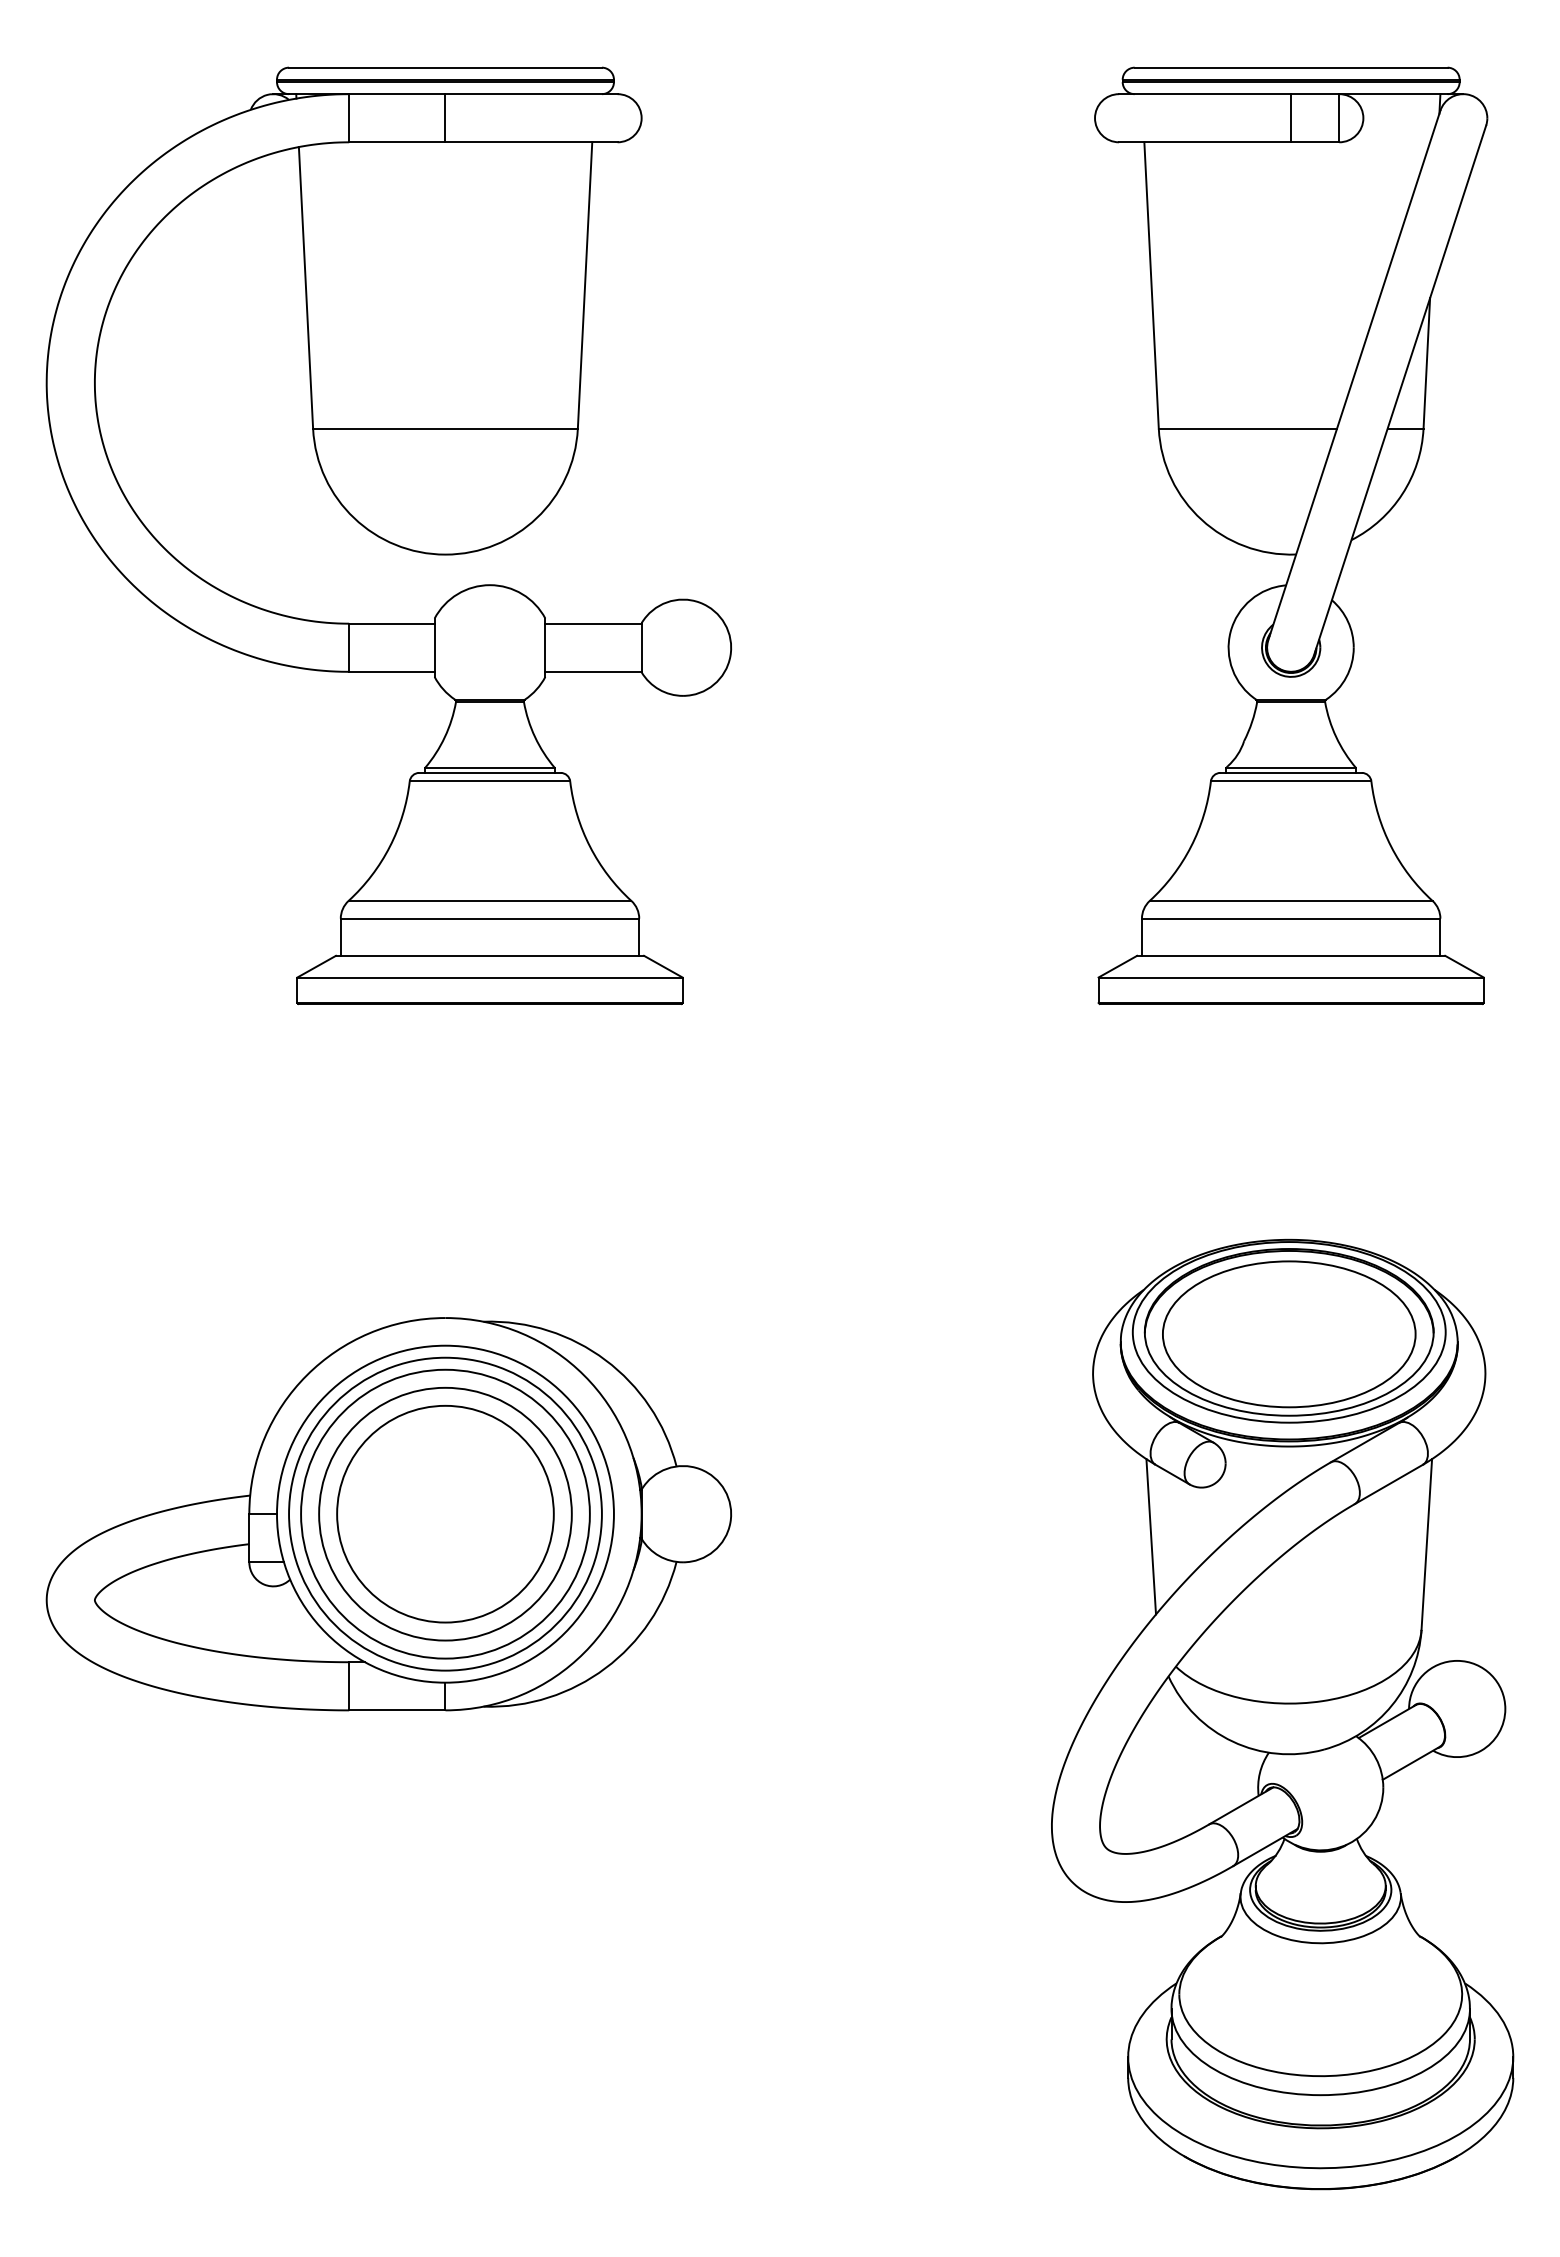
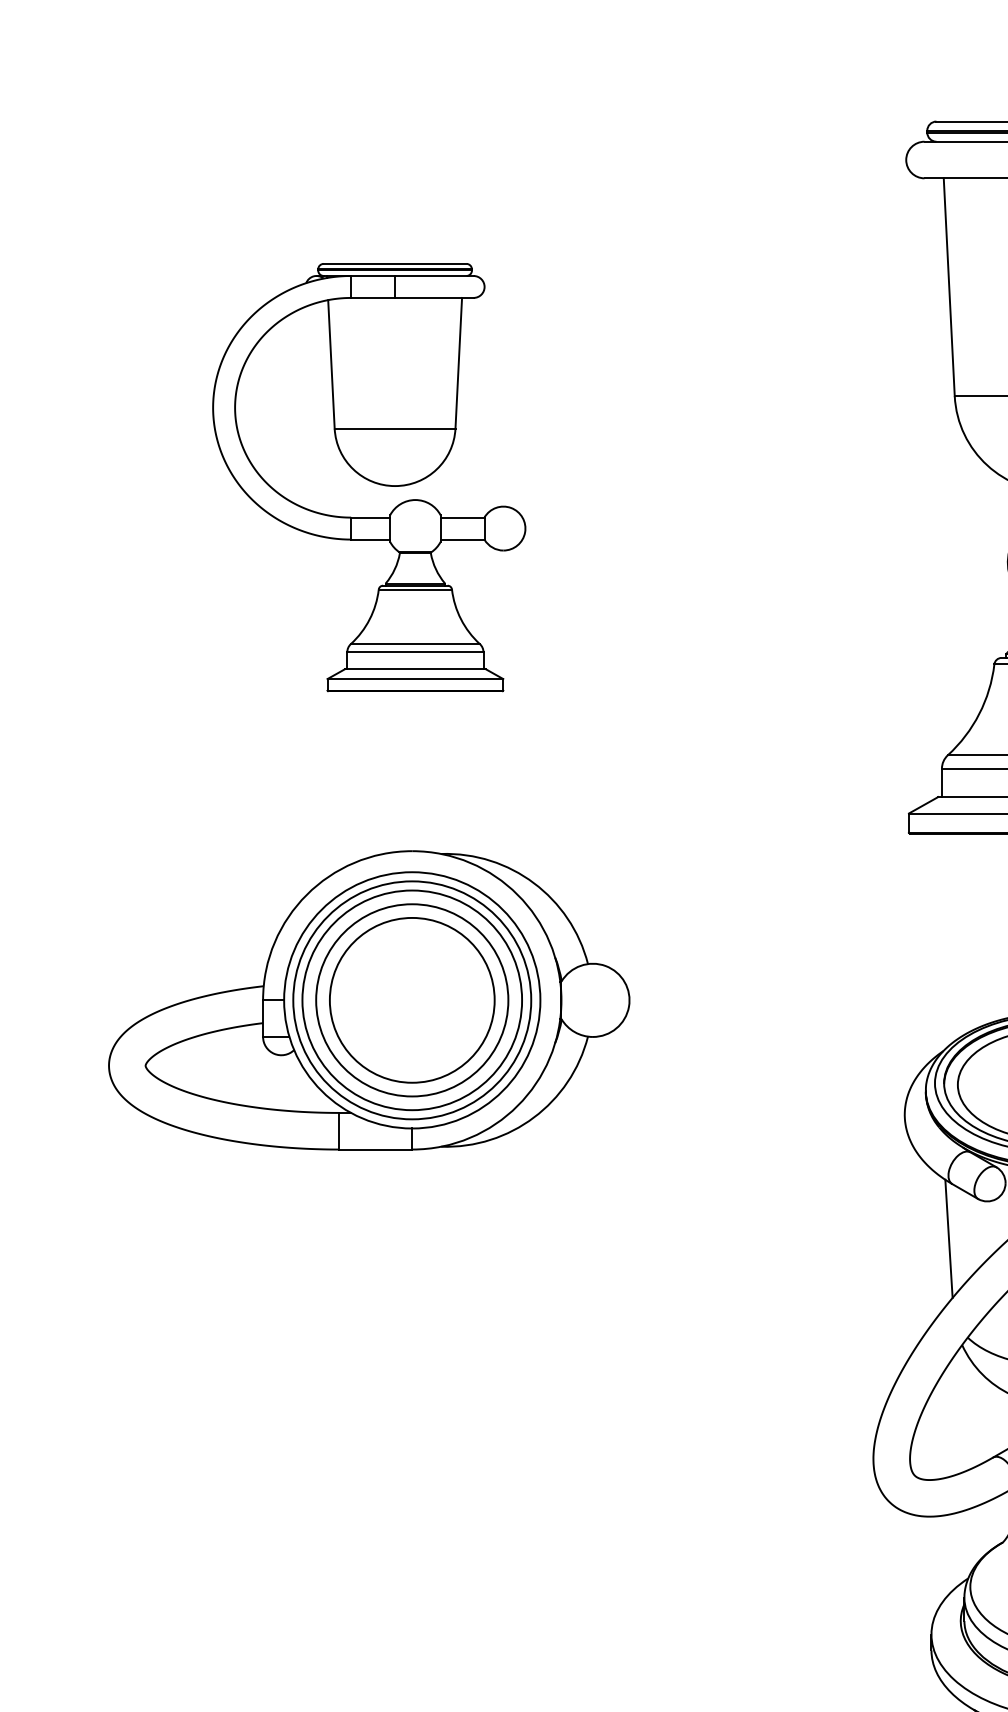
part: (388, 535) -> (368, 477), size x0.6
part: (388, 1514) -> (368, 1000), moved

